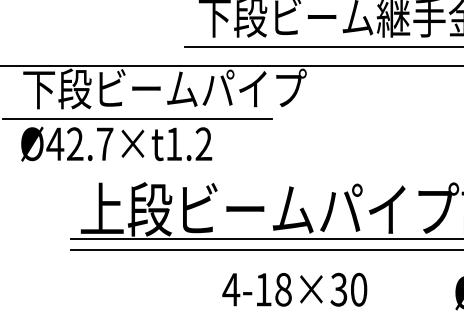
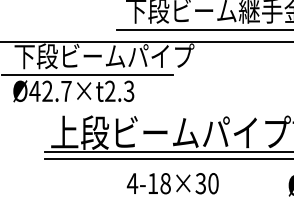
text: (188, 144) -> (119, 91), Ø42.7×t1.2 -> Ø42.7×t2.3
text: (294, 289) -> (172, 183), moved

